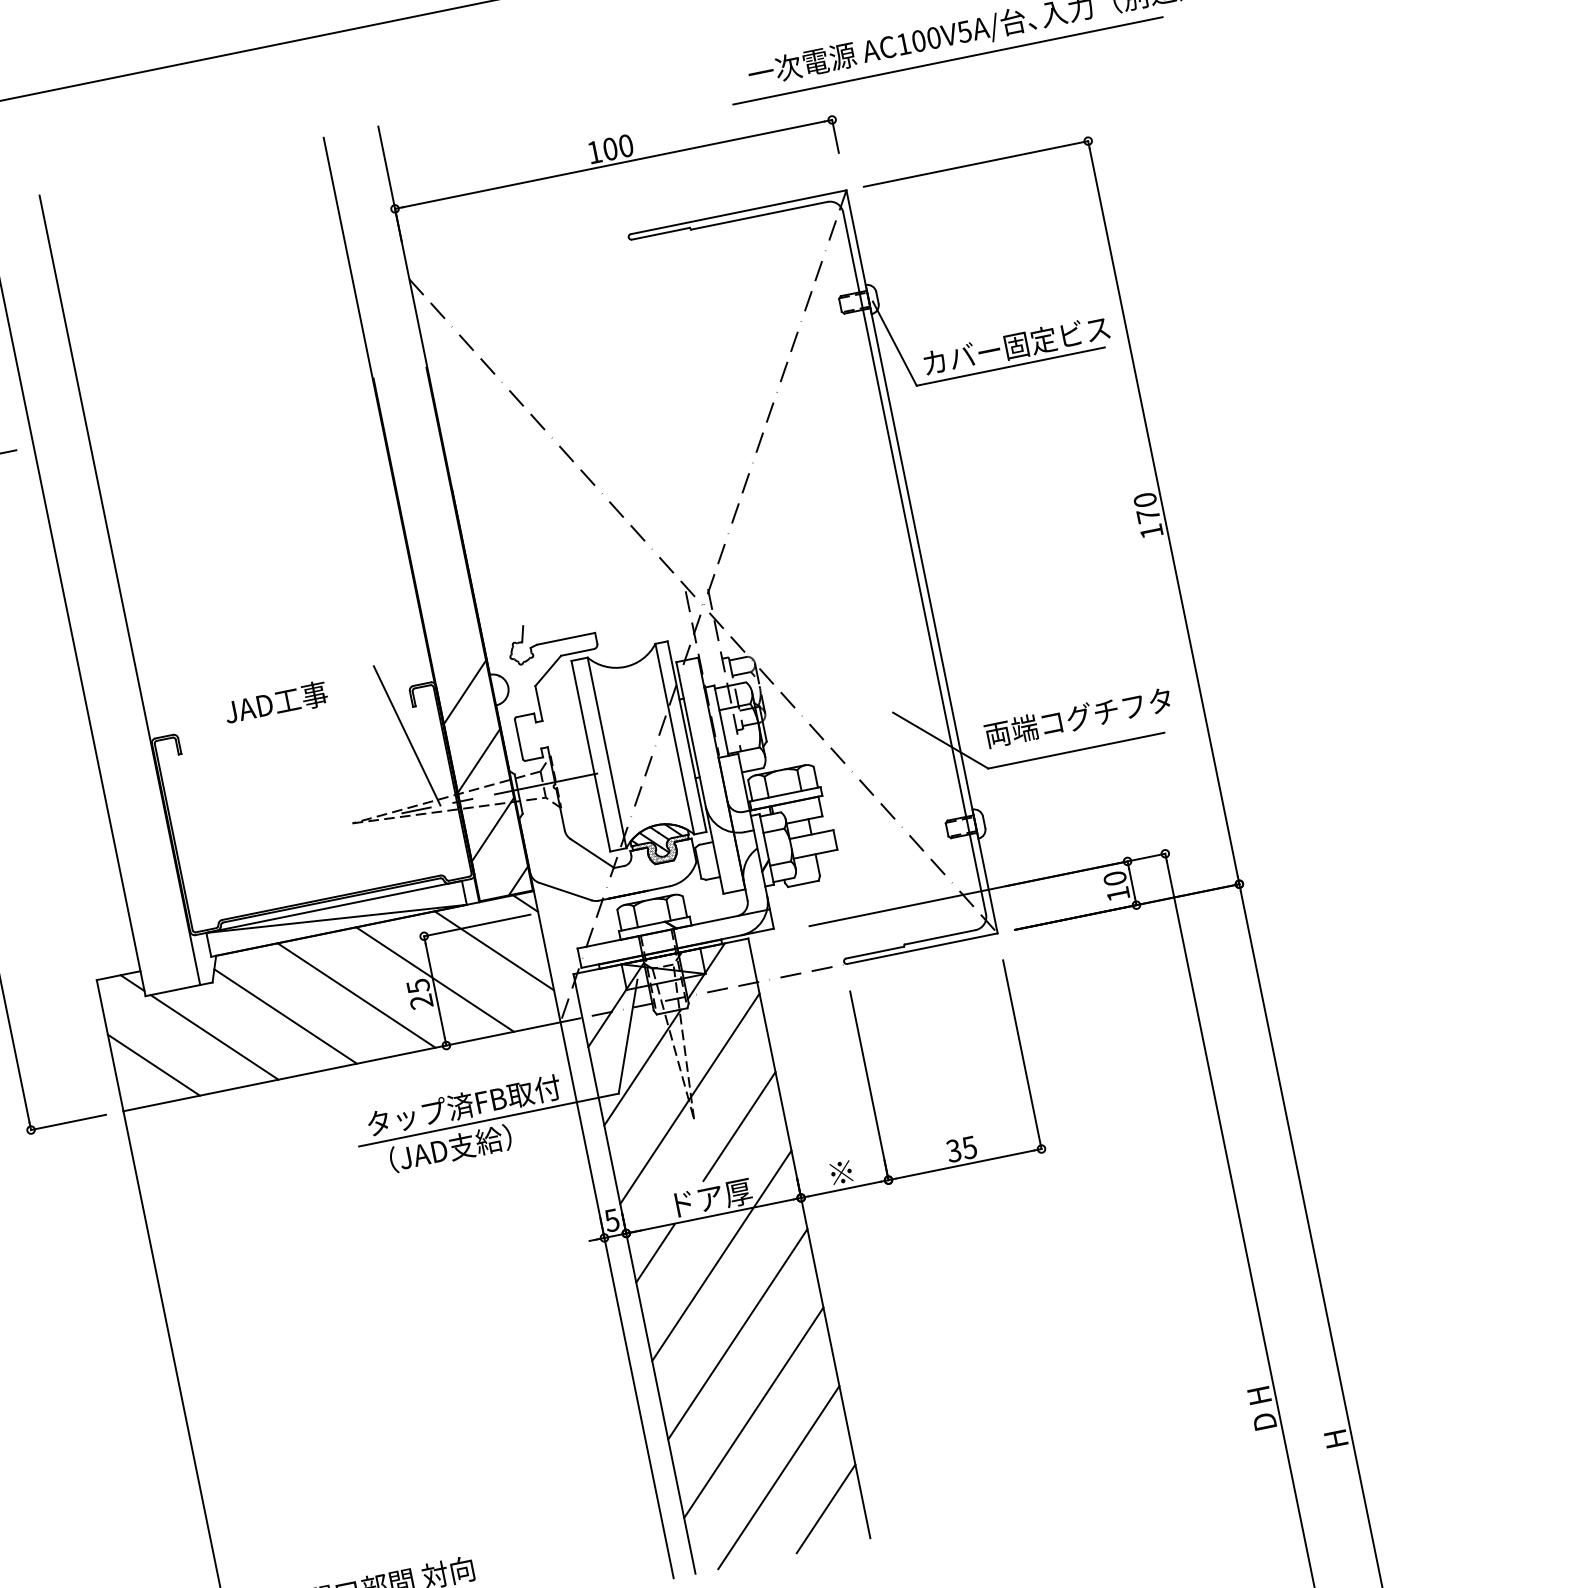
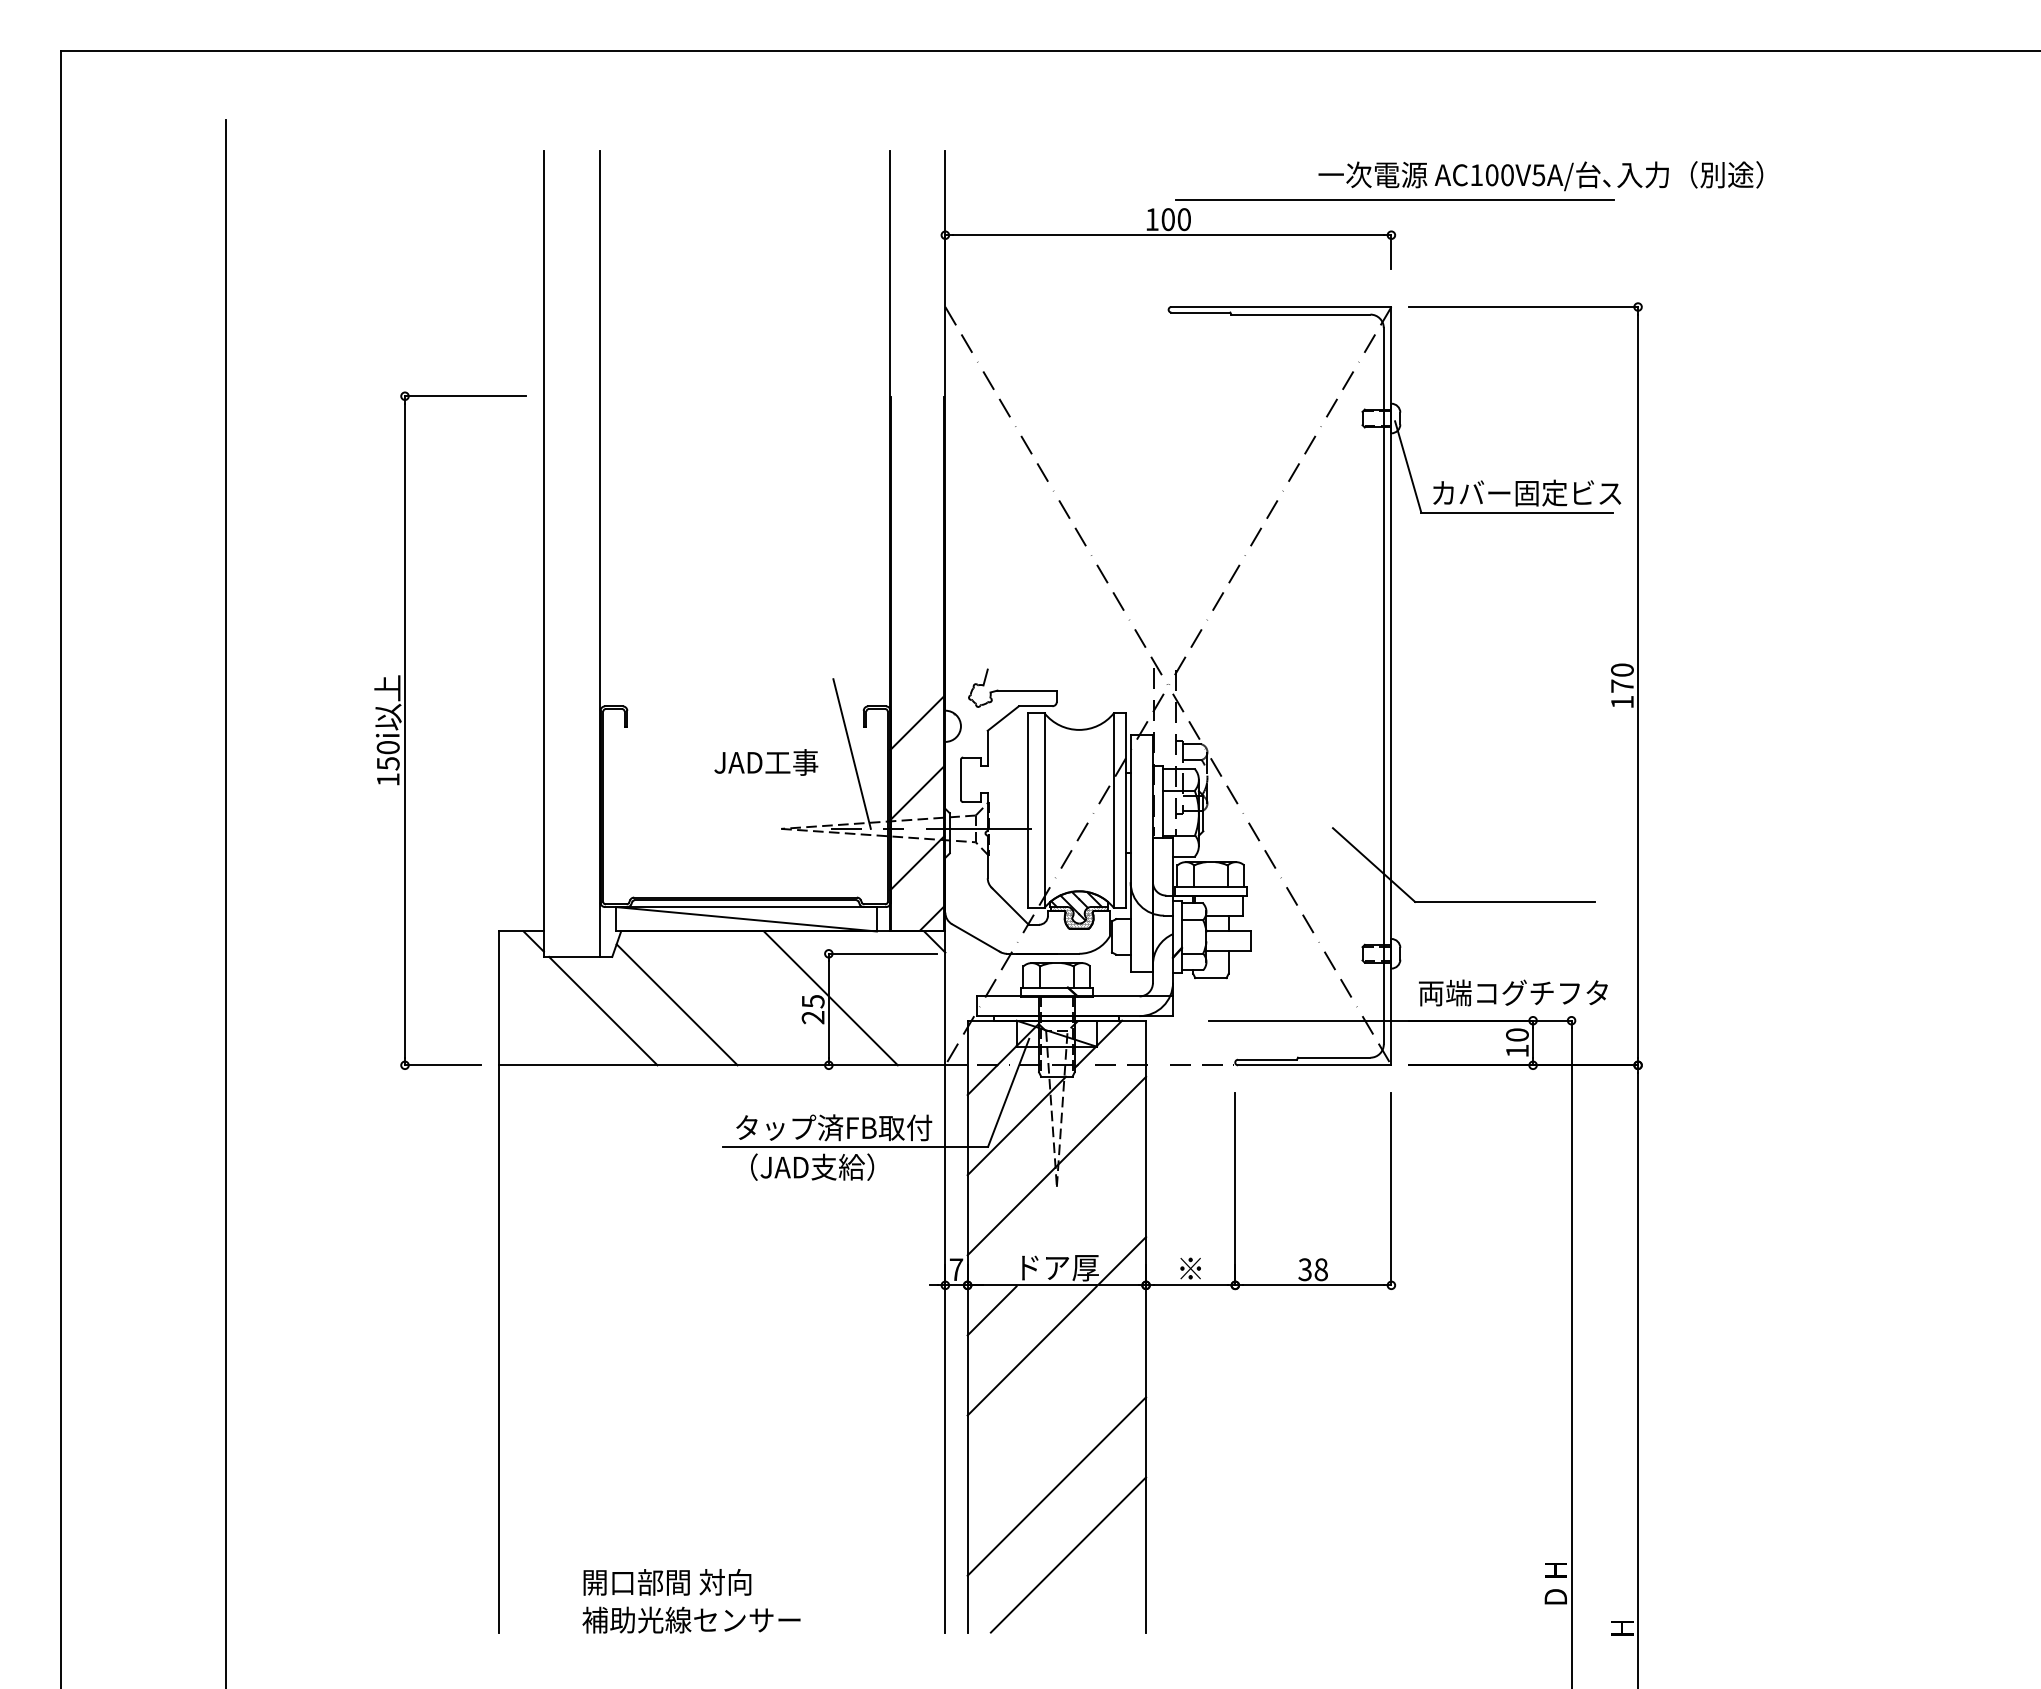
line: (947, 60) -> (1394, 199), moved
text: (276, 702) -> (766, 762), moved
text: (1078, 717) -> (1513, 992), moved
line: (494, 950) -> (894, 981), removed
line: (356, 995) -> (750, 998), removed
line: (154, 1065) -> (538, 1026), removed
line: (738, 1126) -> (1099, 1202), removed
text: (968, 1147) -> (1320, 1269), 35 -> 38
text: (612, 1220) -> (956, 1269), 5 -> 7
line: (737, 1334) -> (1056, 1406), removed
line: (825, 1508) -> (1108, 1594), removed

